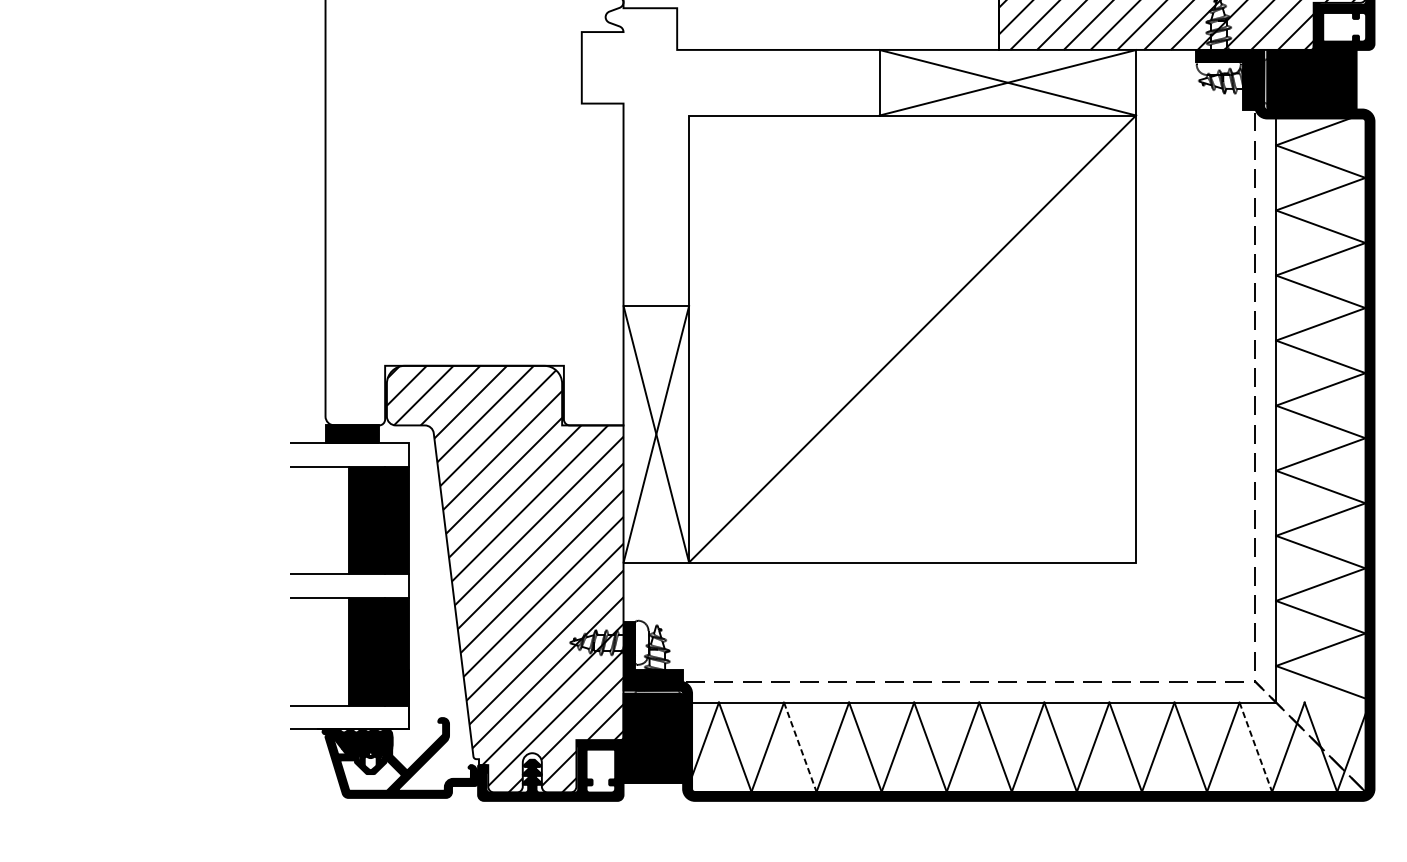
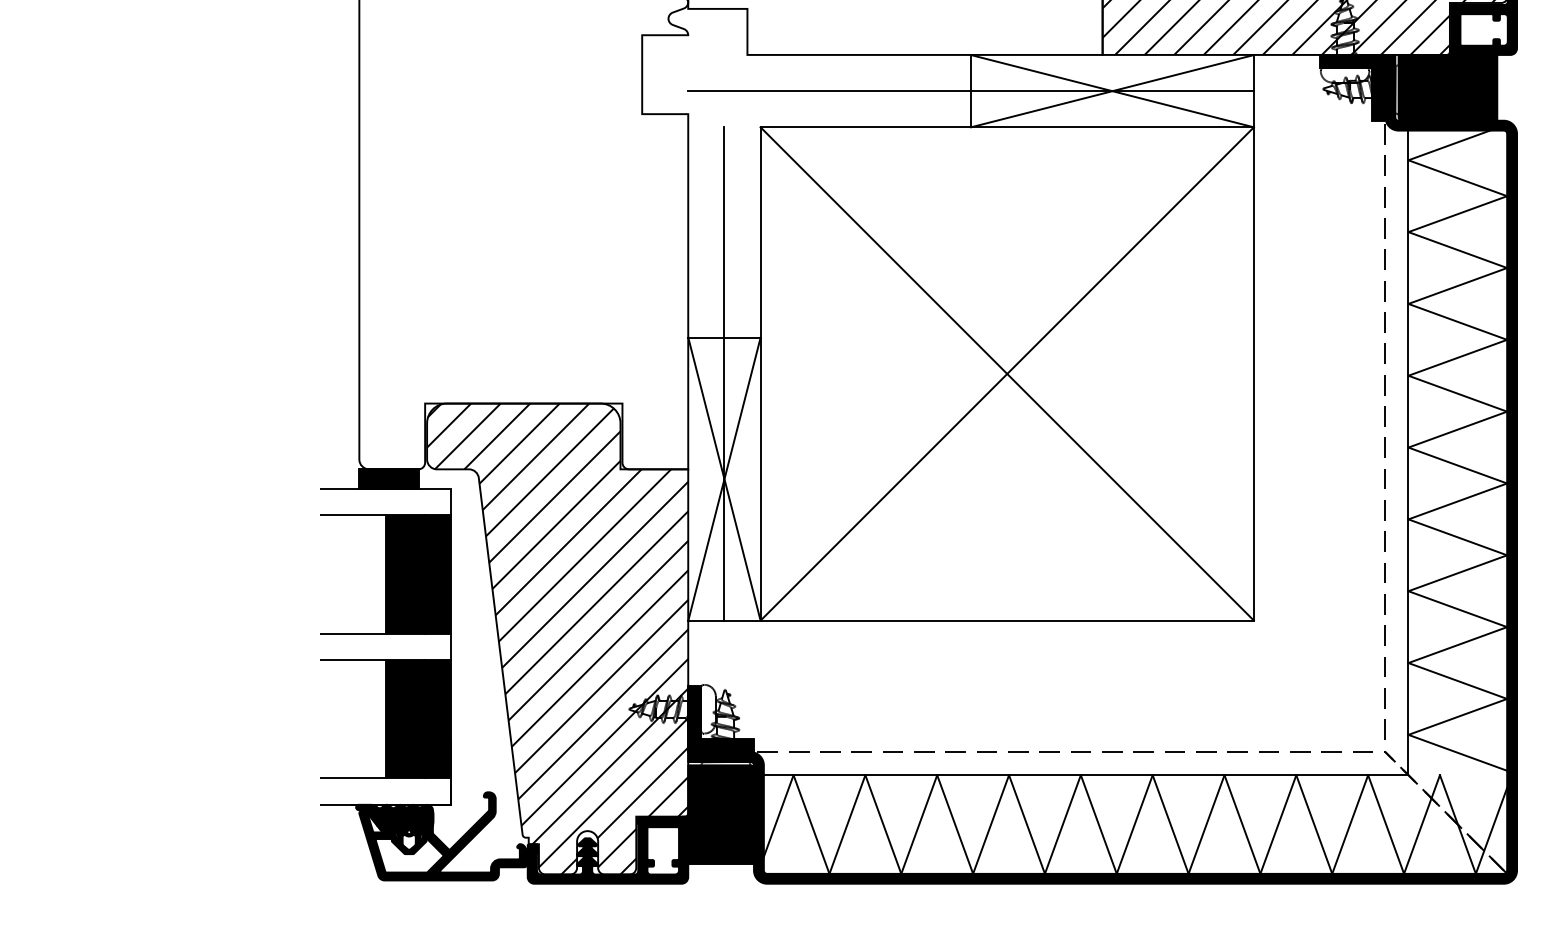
line: (879, 83) -> (970, 91), added
line: (656, 338) -> (724, 373), added
line: (911, 338) -> (1006, 373), added
line: (800, 748) -> (883, 825), dashed -> solid
line: (1256, 748) -> (1386, 825), dashed -> solid

